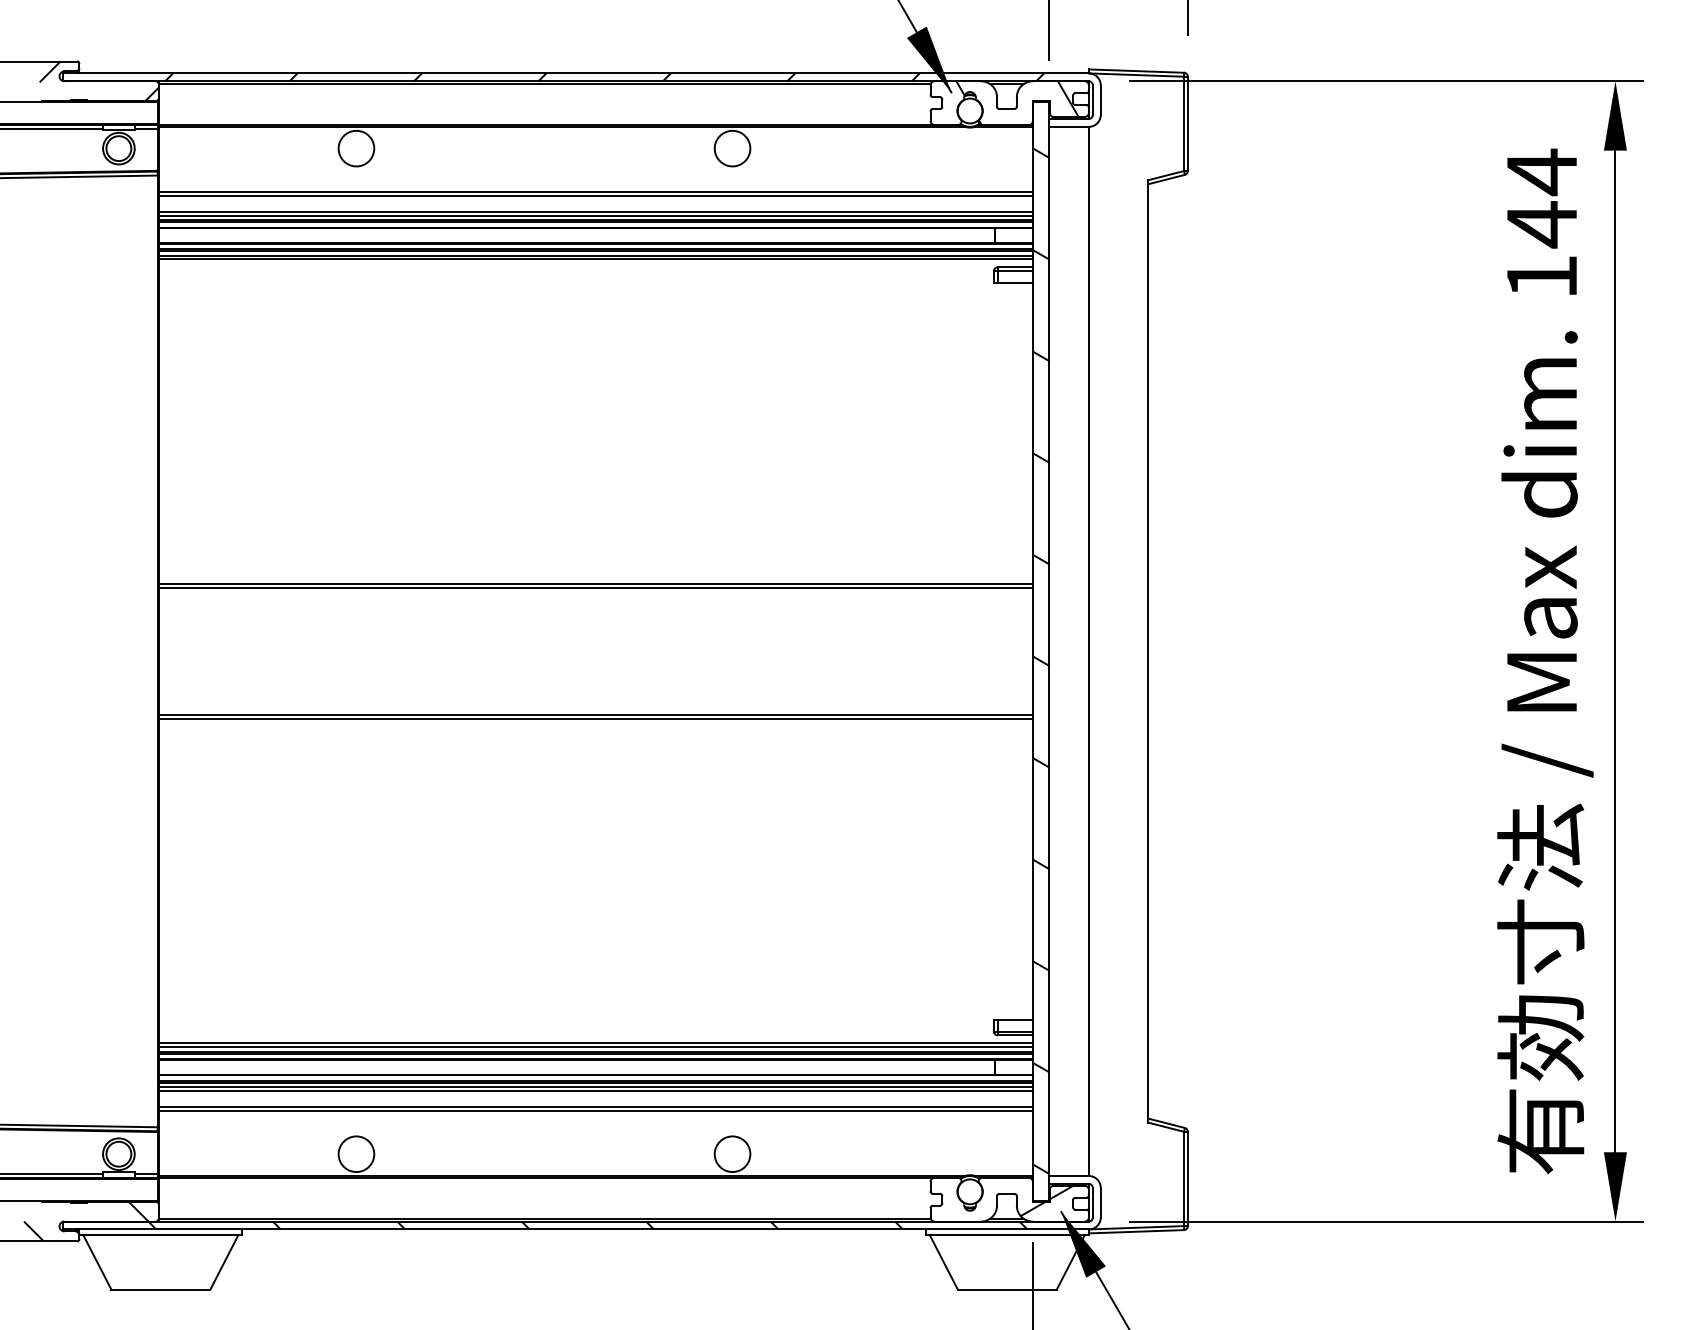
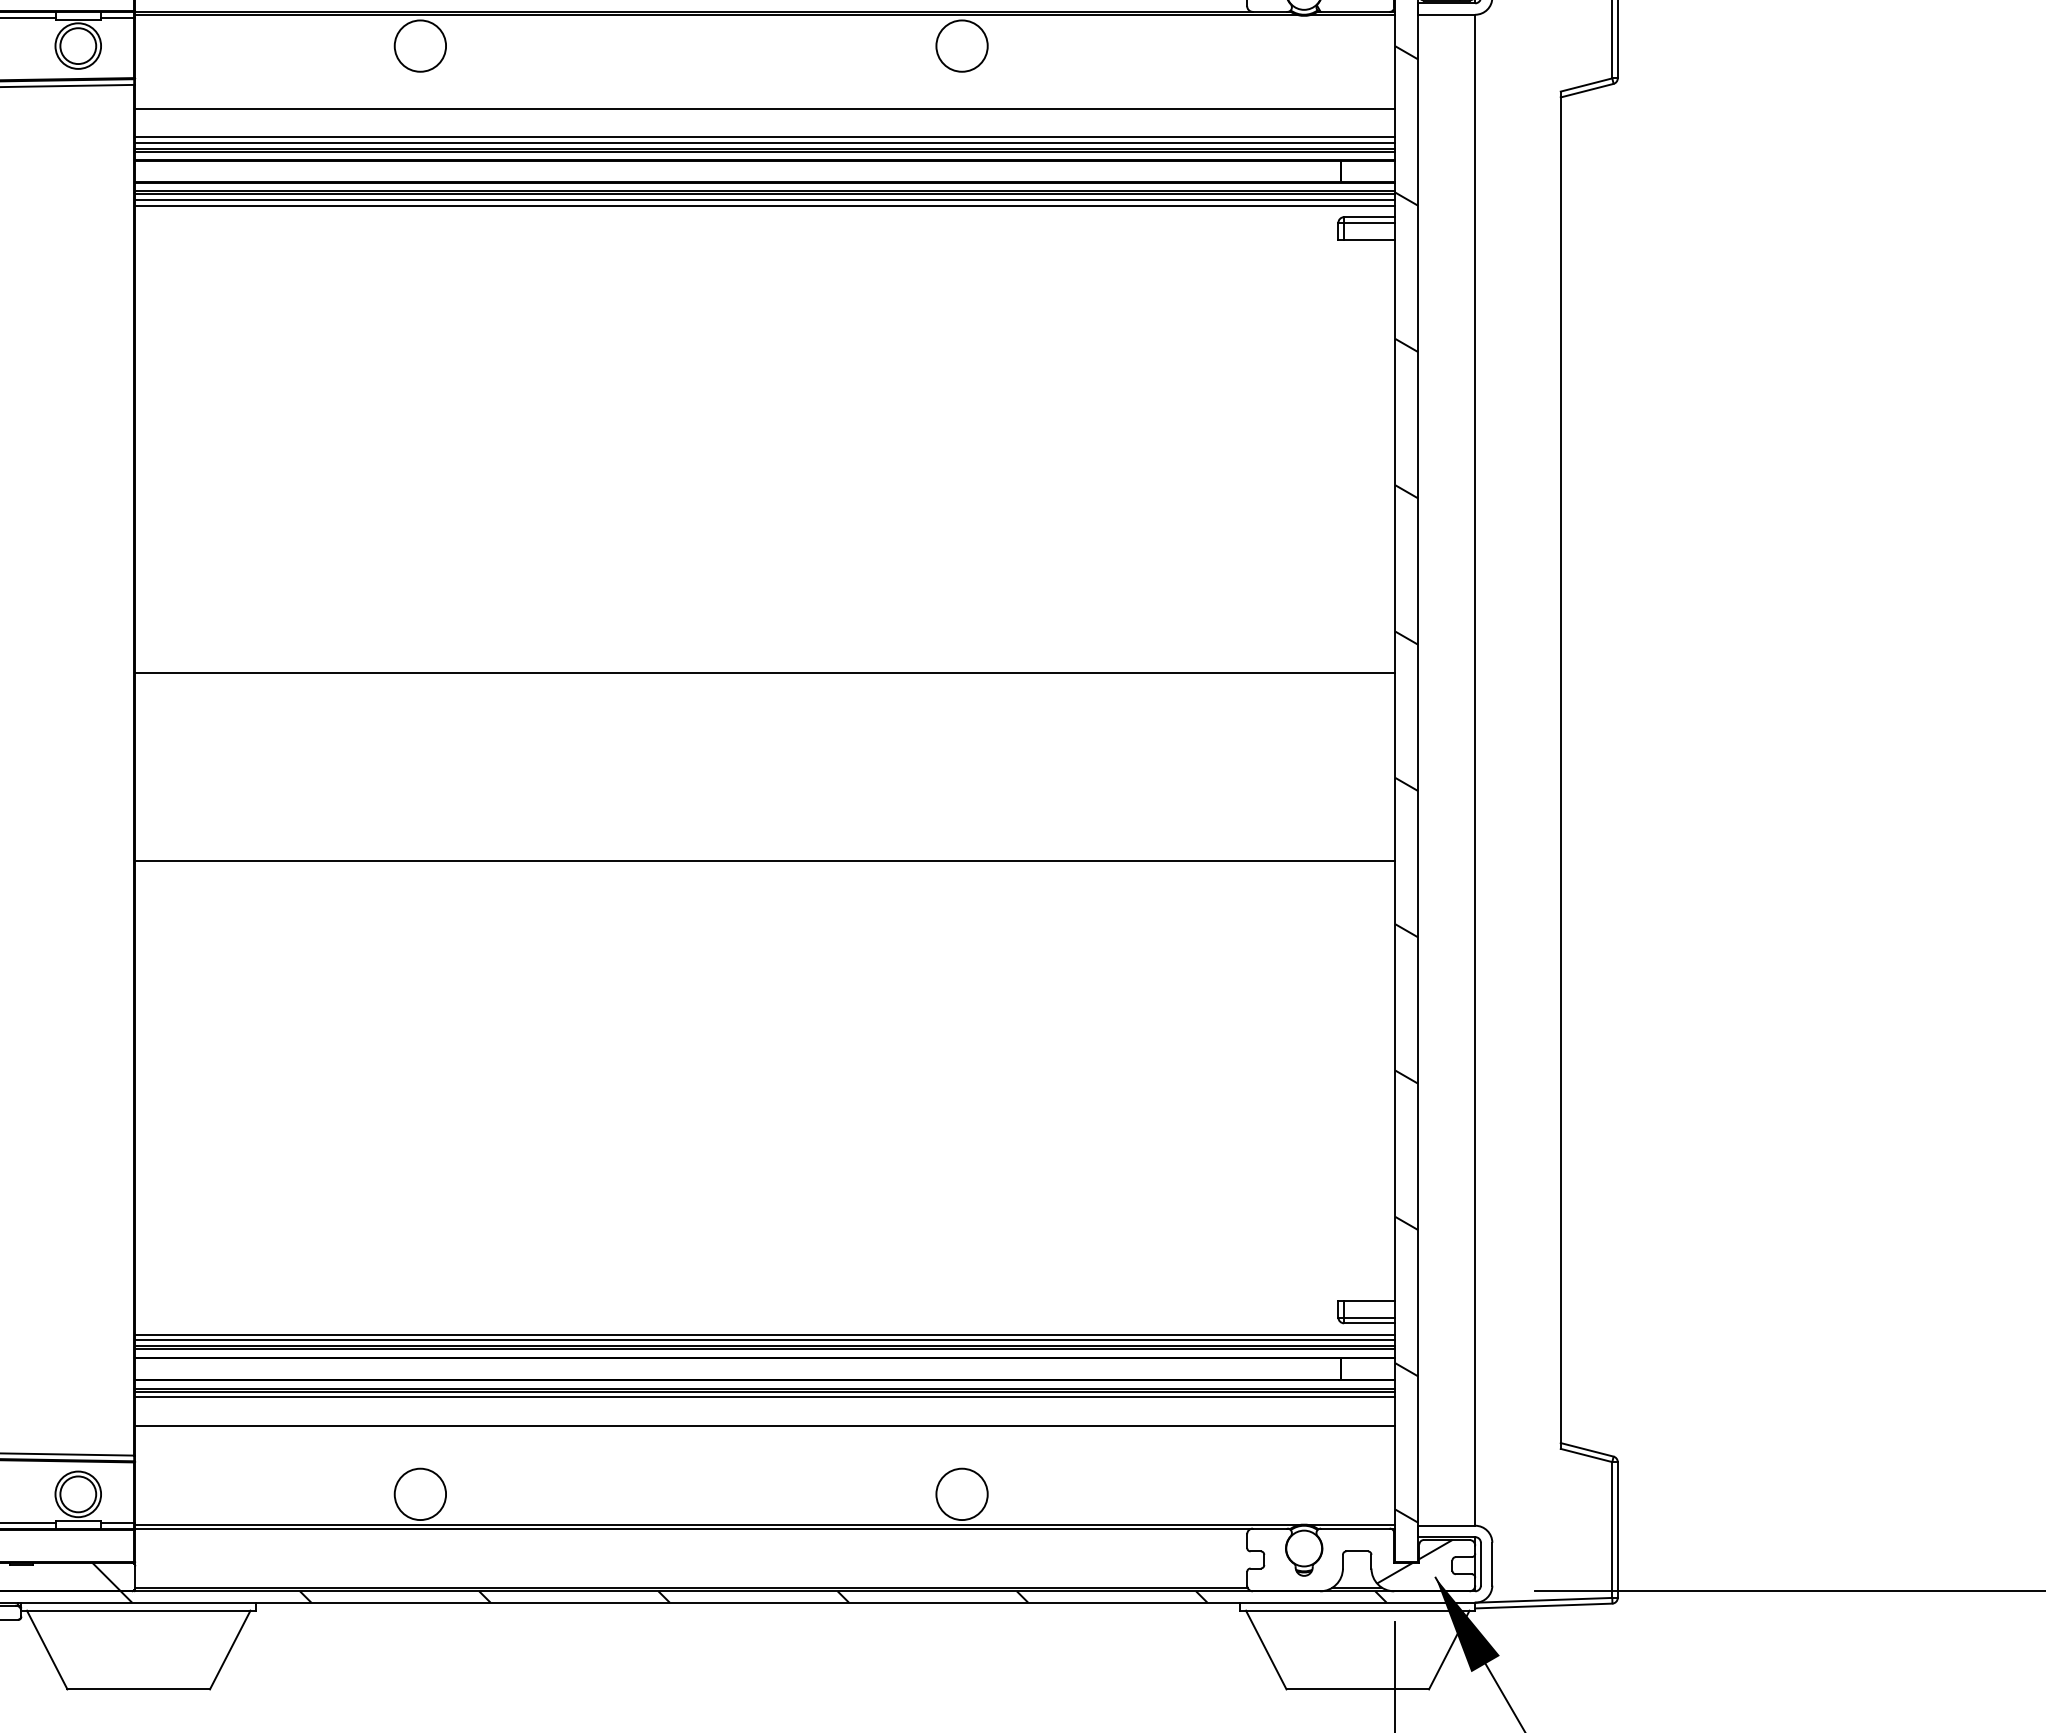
line: (595, 196) -> (764, 115), removed
line: (595, 588) -> (764, 679), removed
line: (595, 718) -> (764, 866), removed
line: (595, 1090) -> (764, 1402), removed
line: (595, 1110) -> (764, 1431), removed

